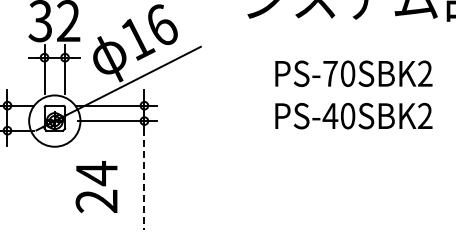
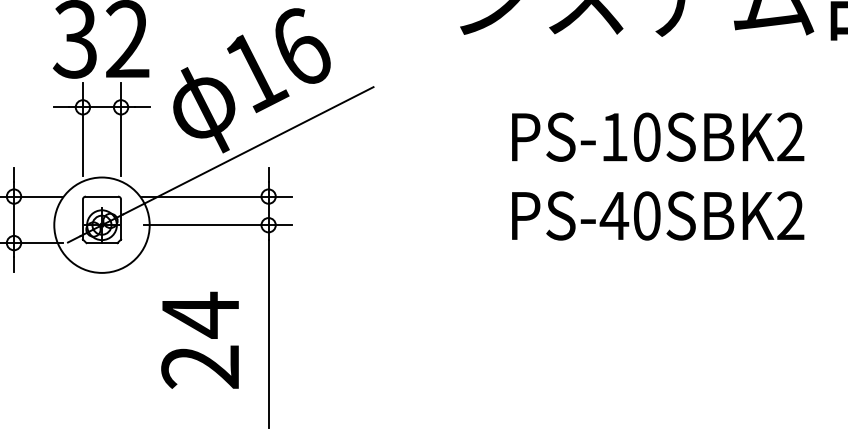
text: (330, 73) -> (614, 136), PS-70SBK2 -> PS-10SBK2
line: (144, 179) -> (268, 333), dashed -> solid
text: (96, 186) -> (199, 339), moved

